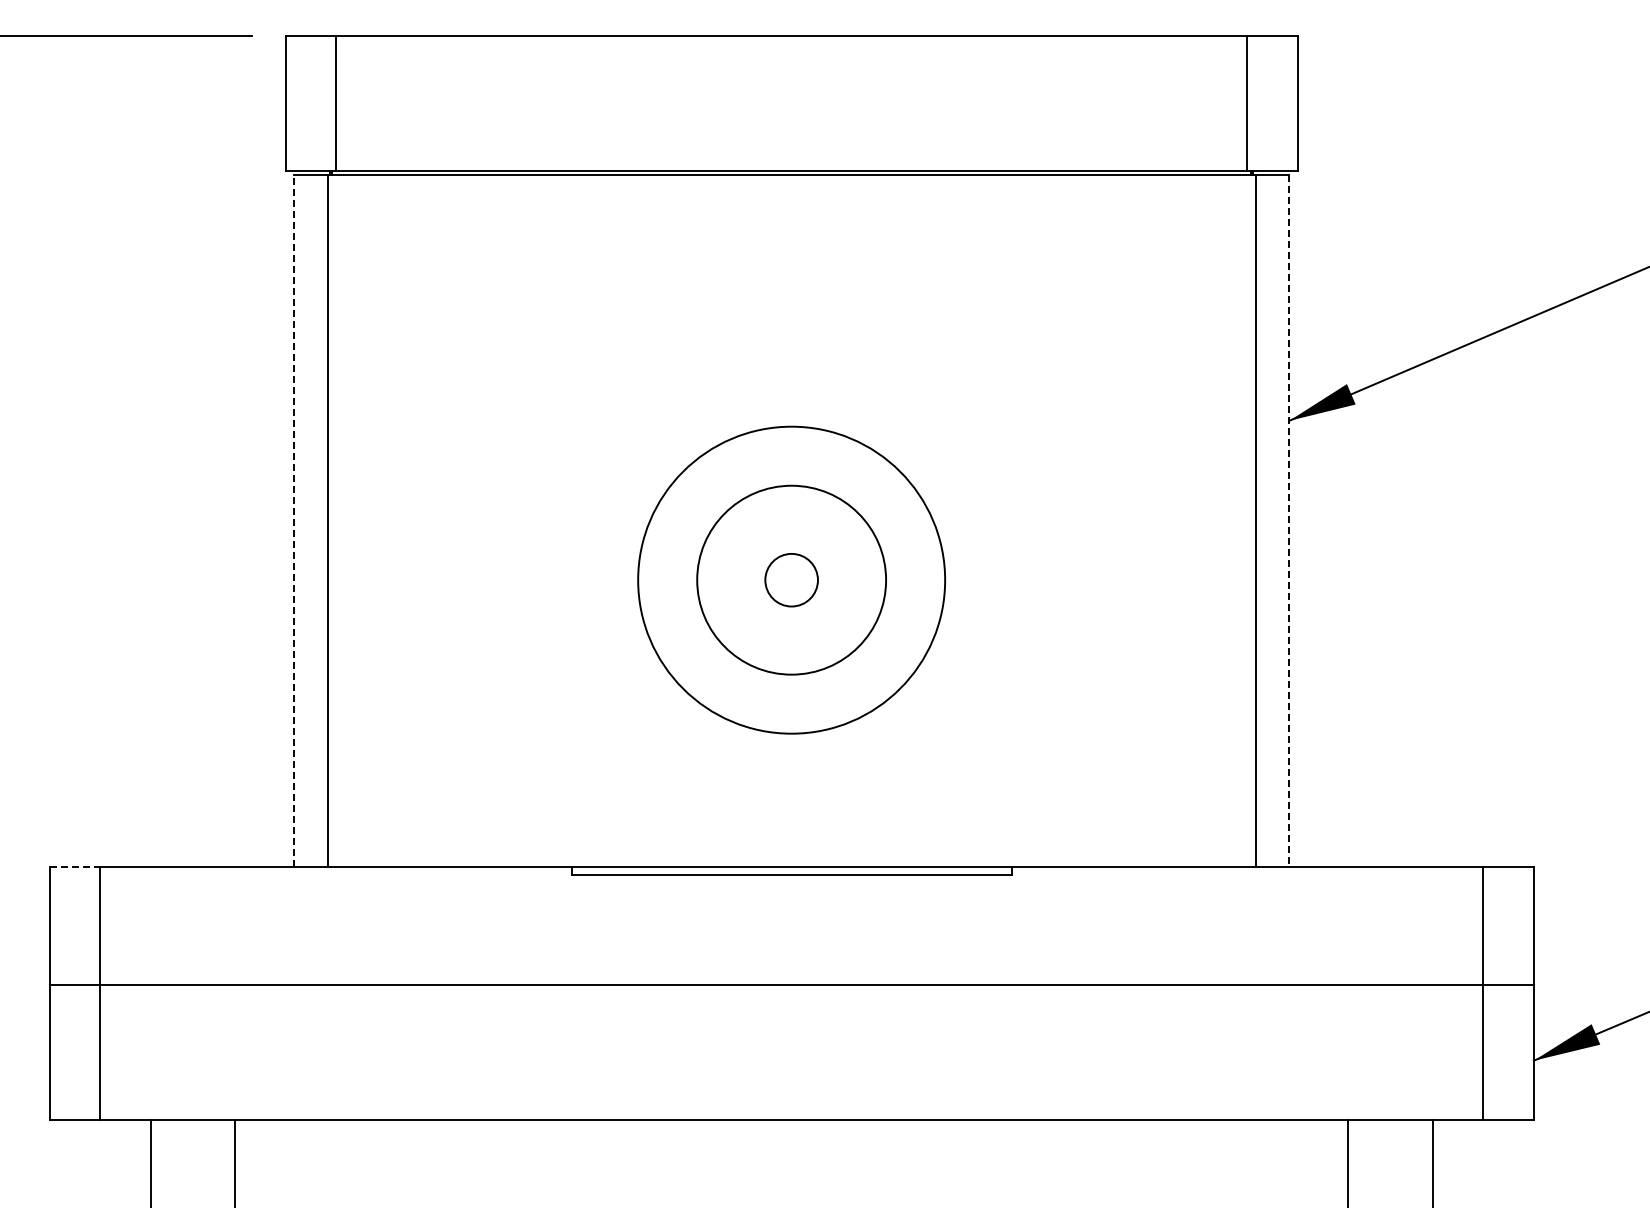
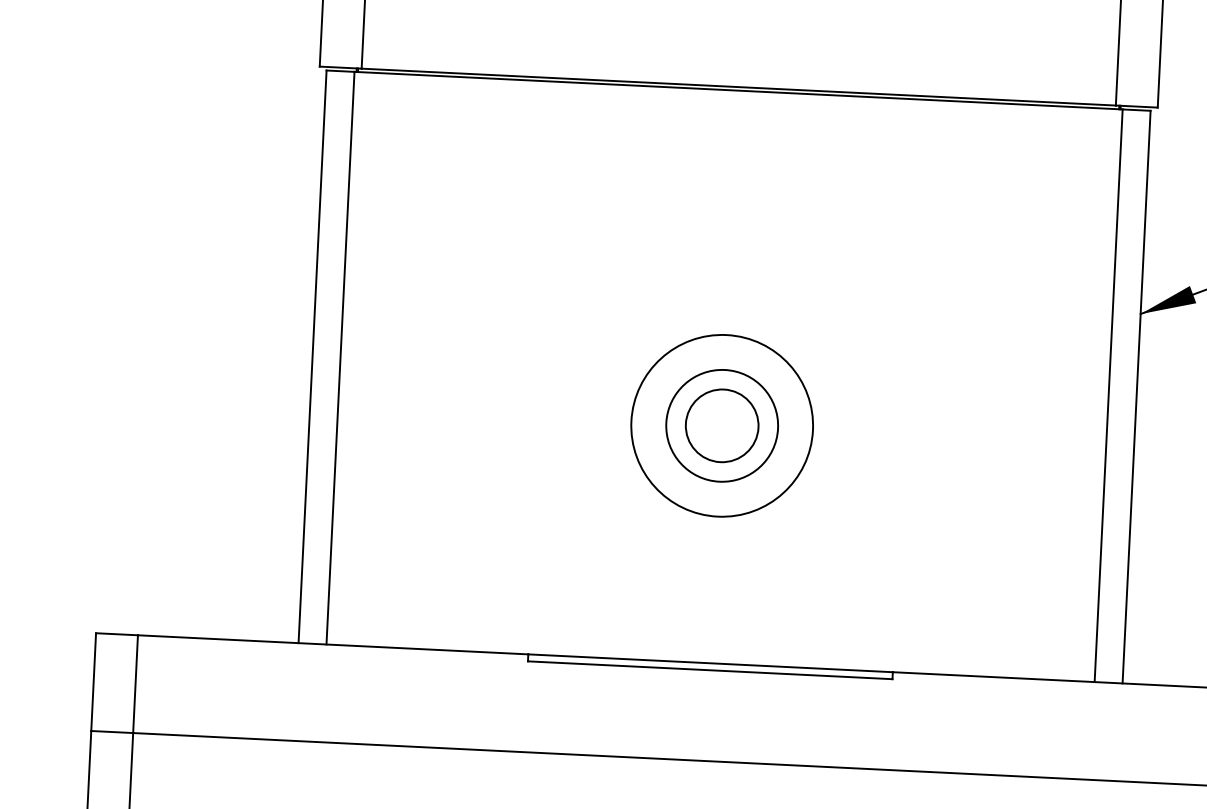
line: (294, 521) -> (312, 357), dashed -> solid
line: (1289, 521) -> (1136, 397), dashed -> solid
circle: (791, 579) -> (722, 425), size x0.71
circle: (791, 579) -> (722, 425), size x0.71
circle: (791, 580) -> (722, 426), size x1.67
line: (75, 866) -> (117, 633), dashed -> solid

